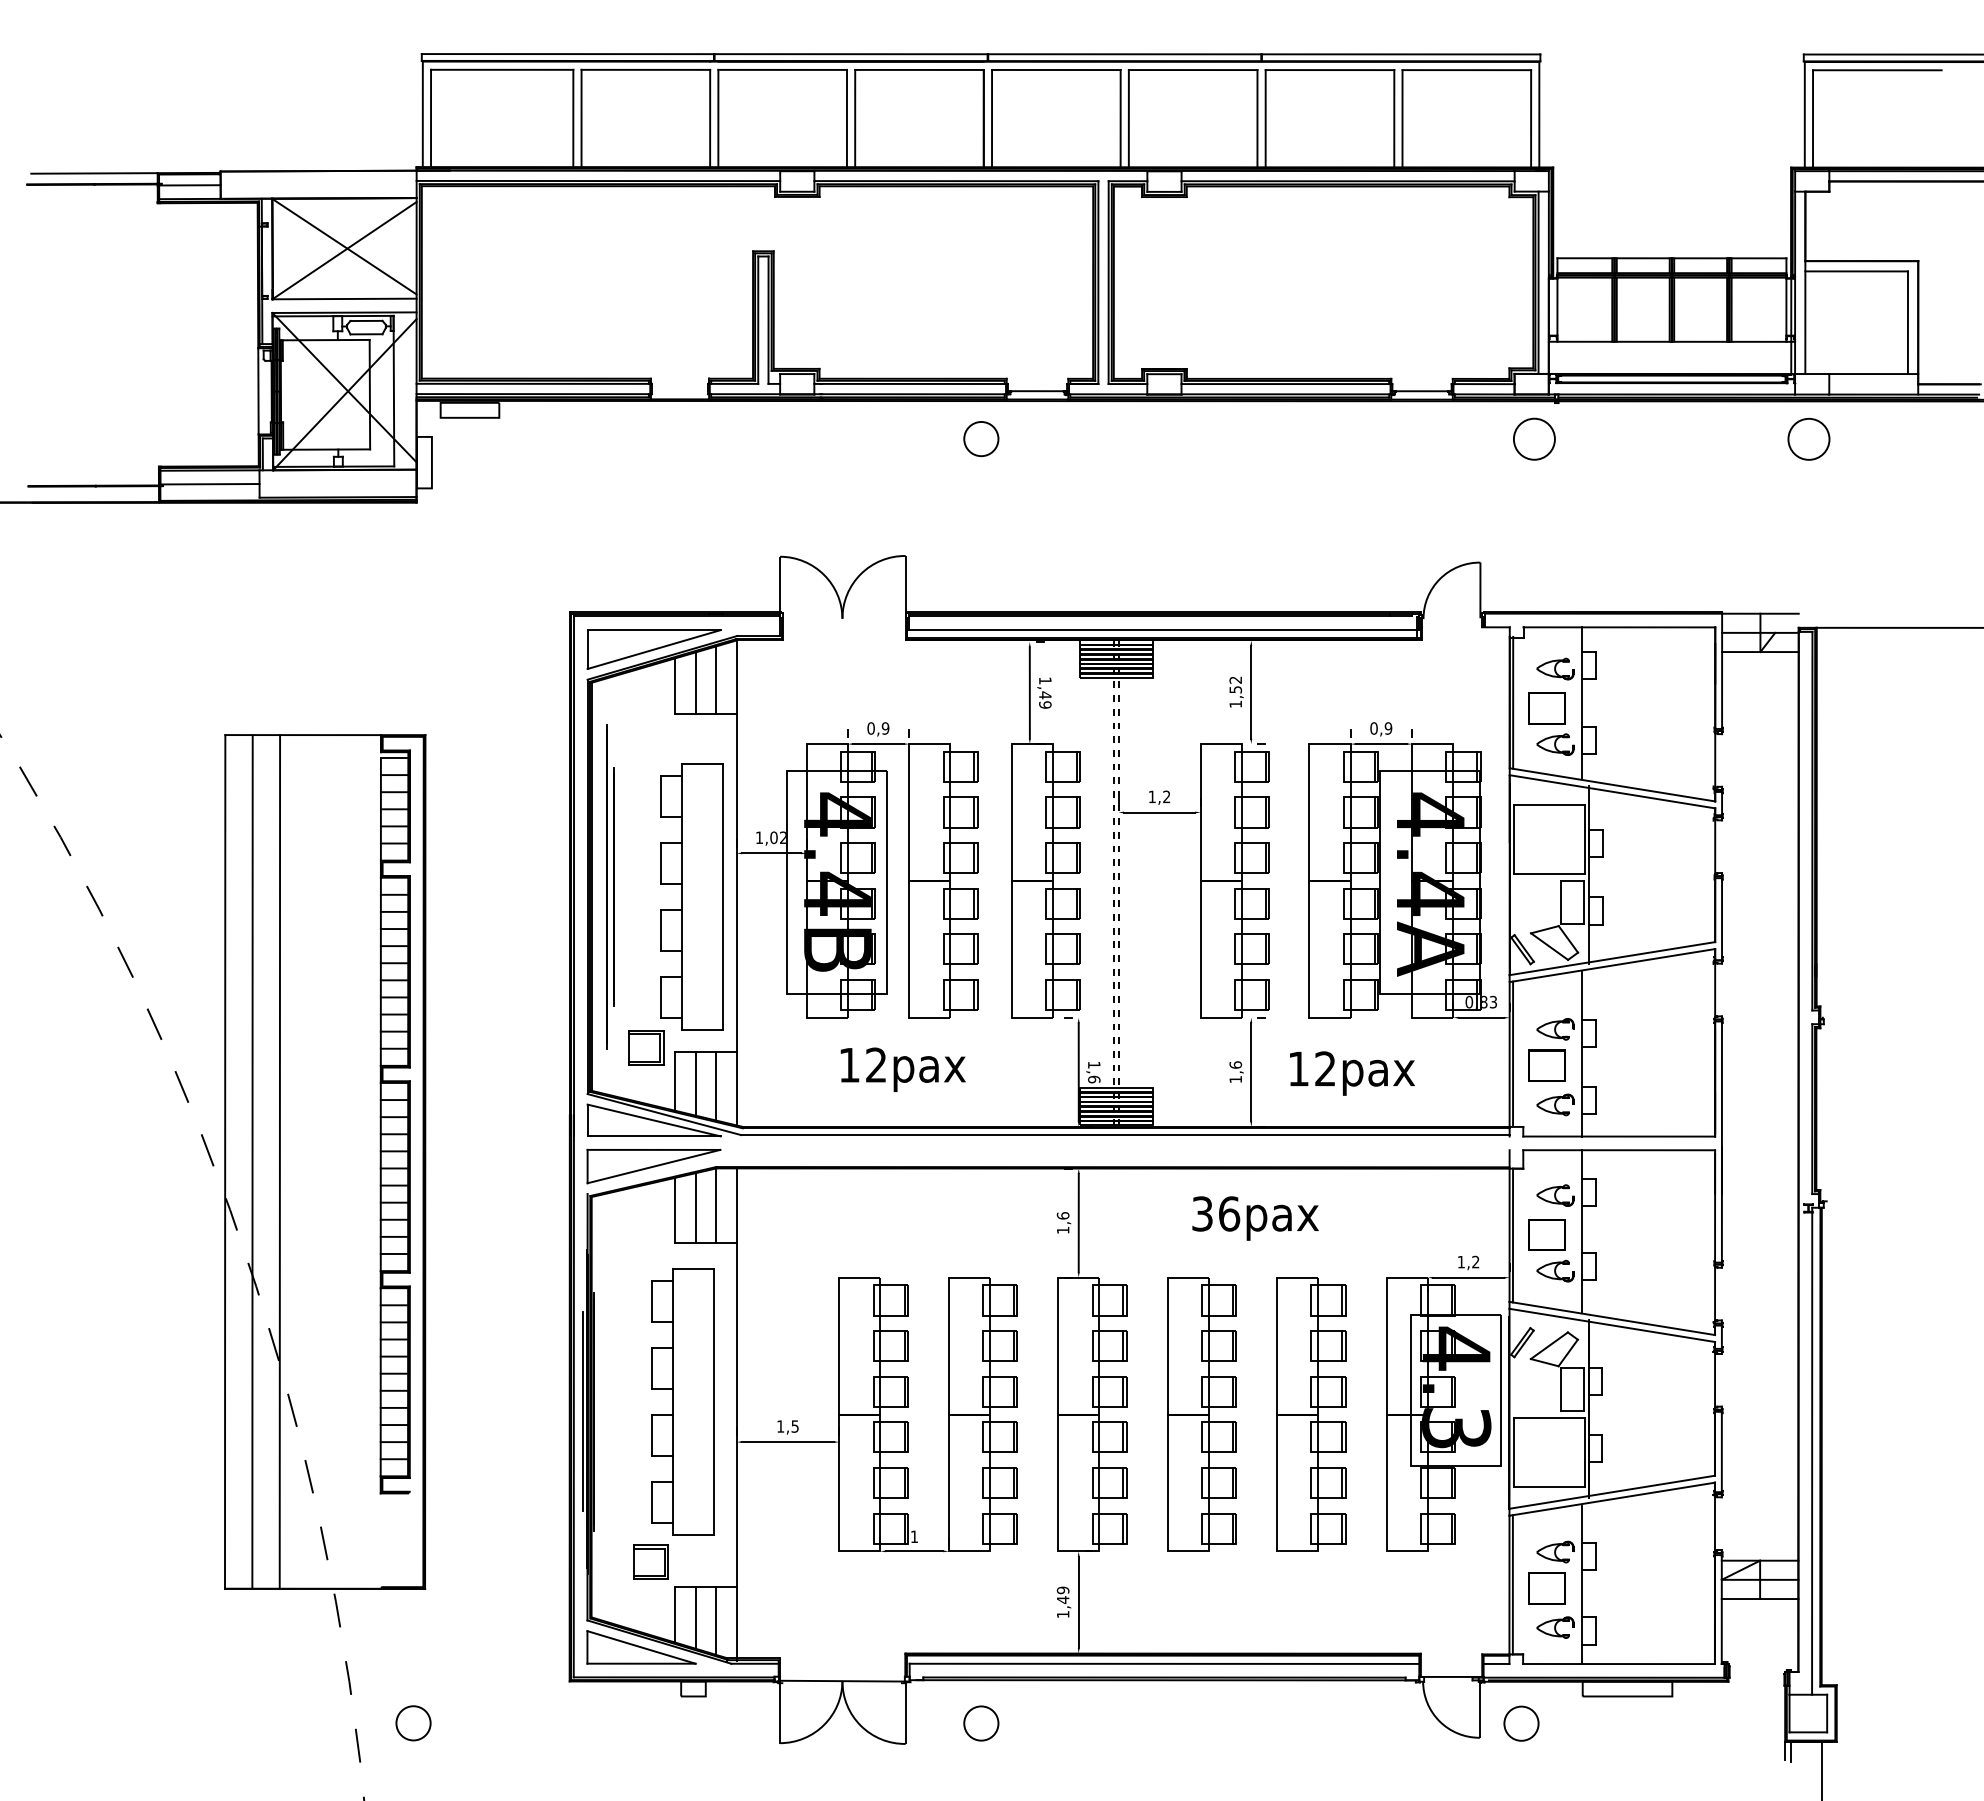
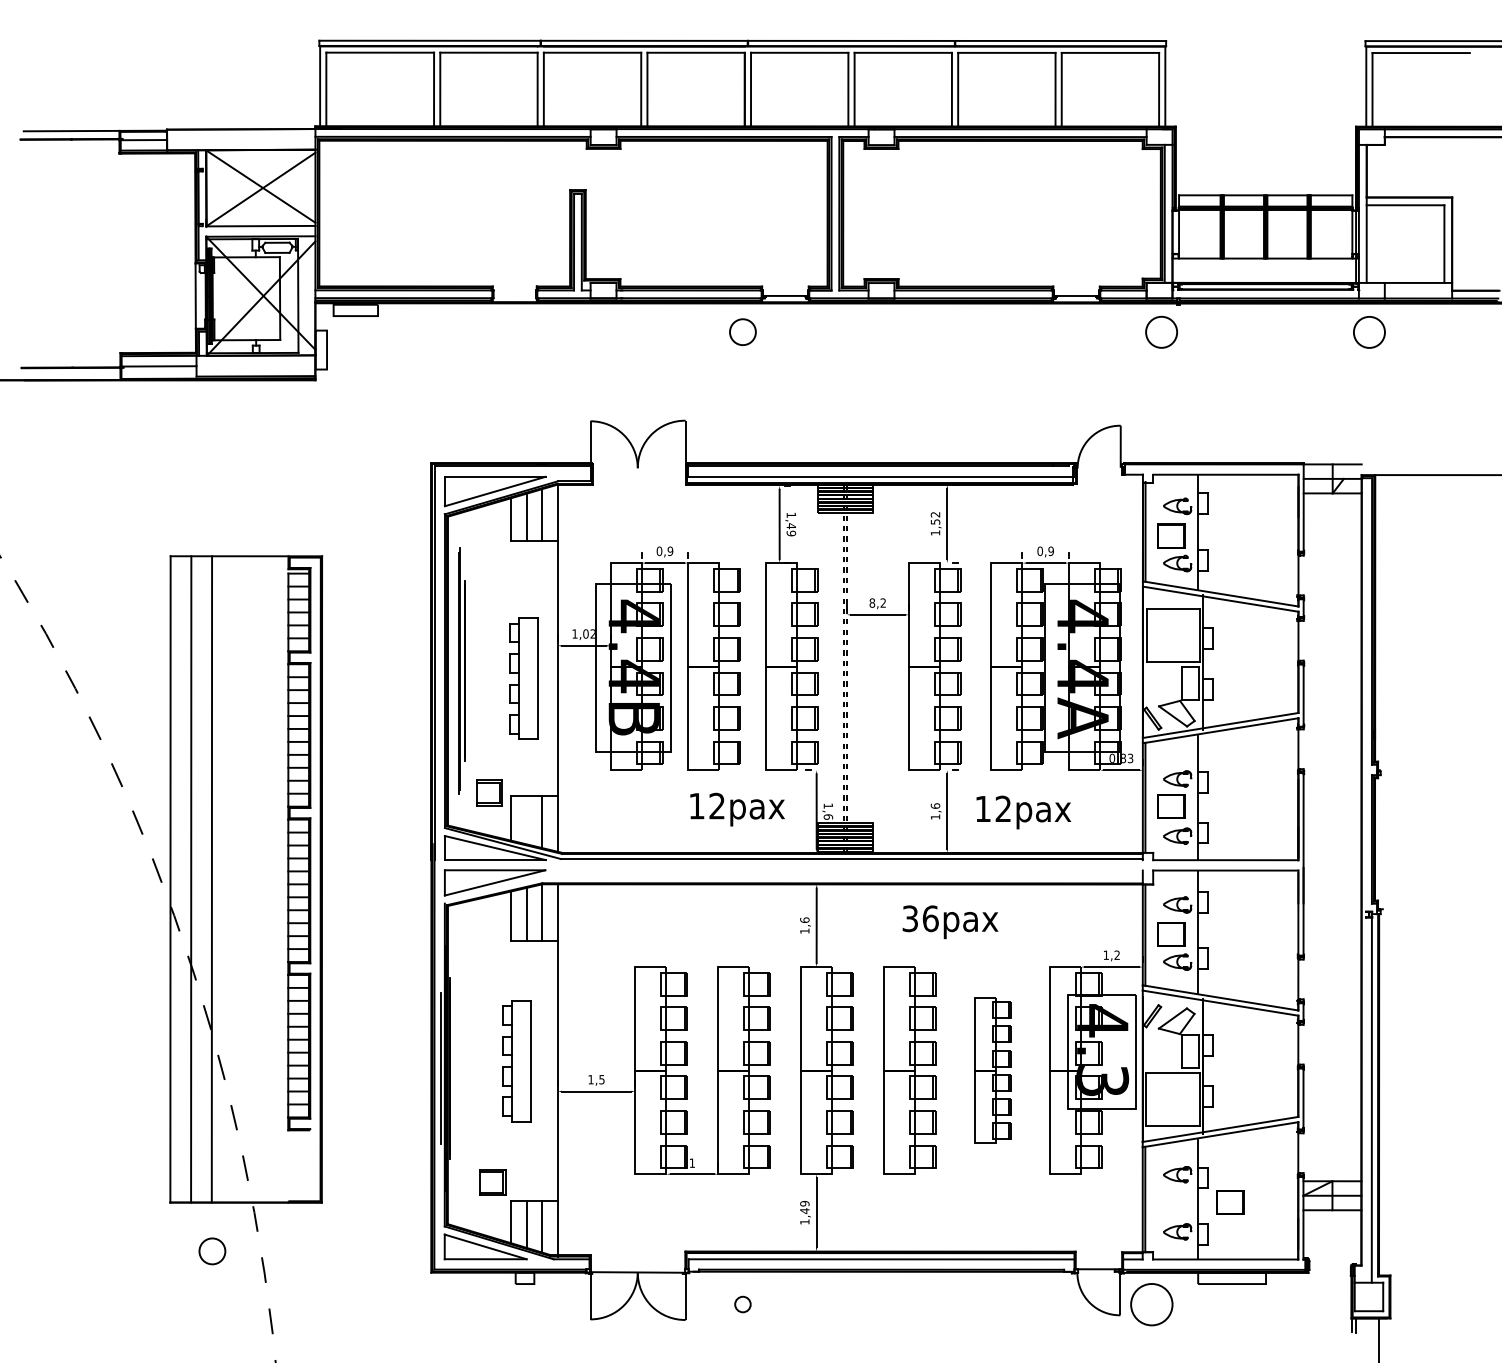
text: (1152, 796) -> (872, 602), 1,2 -> 8,2
part: (691, 896) -> (523, 678), size x0.6
text: (902, 1069) -> (736, 809), moved
line: (695, 1083) -> (526, 820), removed
part: (682, 1401) -> (516, 1060), size x0.6
part: (1311, 1414) -> (992, 1070), size x0.7
part: (1546, 1588) -> (1229, 1202), moved
circle: (413, 1723) -> (212, 1251), moved
circle: (981, 1723) -> (743, 1304), size x0.6
circle: (1521, 1723) -> (1151, 1304), size x1.6

